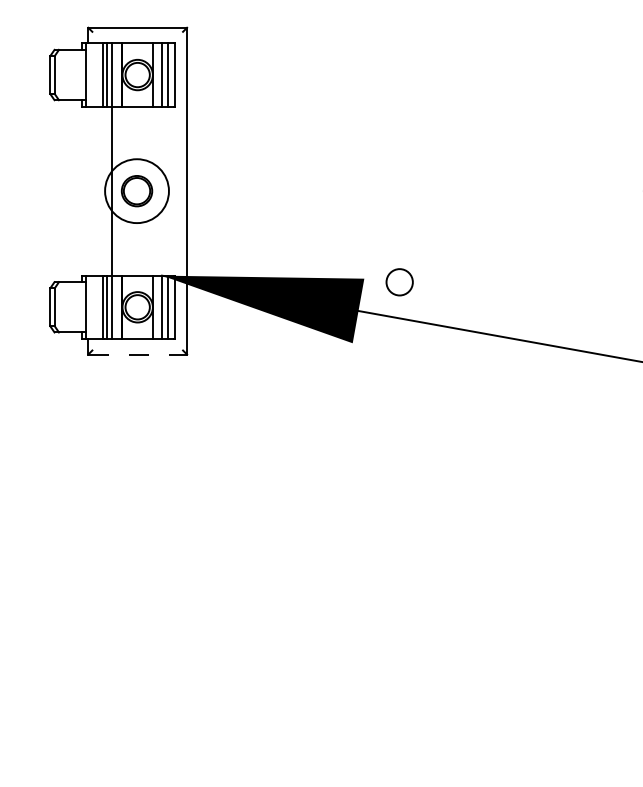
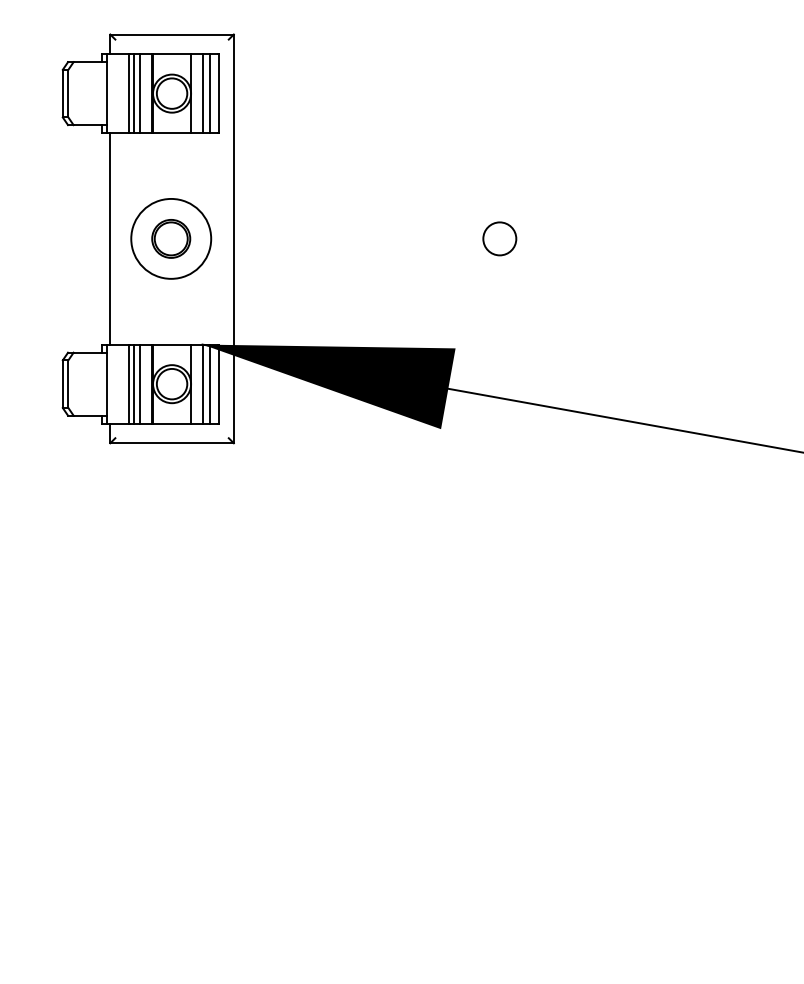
line: (112, 190) -> (110, 238), moved
circle: (399, 281) -> (499, 238), moved
line: (138, 354) -> (172, 443), dashed -> solid

